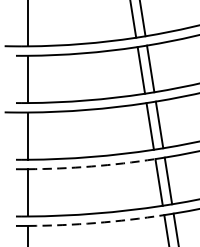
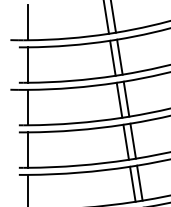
arc: (91, 166) -> (75, 130), dashed -> solid
arc: (96, 222) -> (79, 172), dashed -> solid

